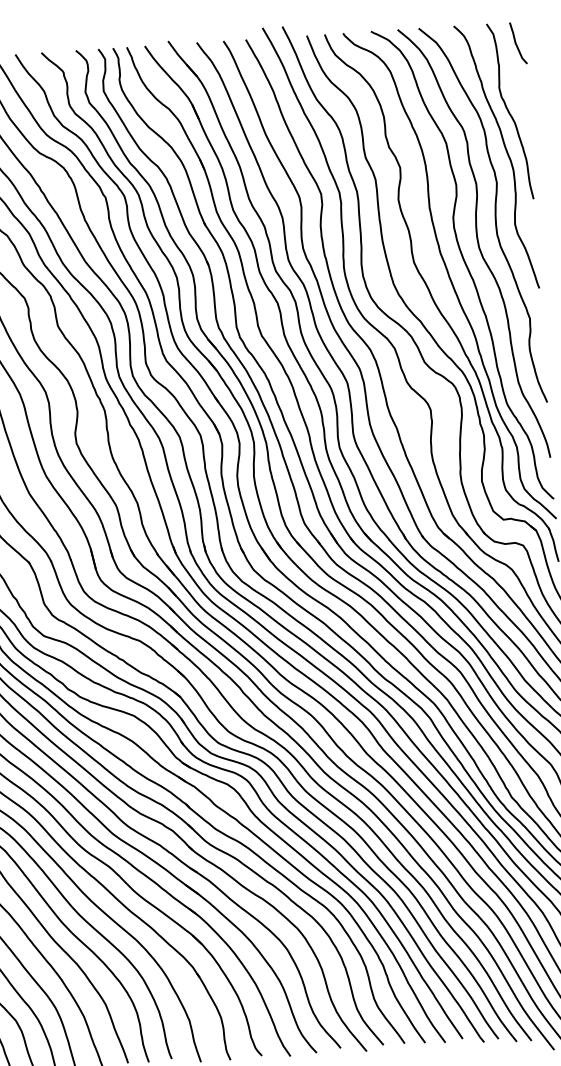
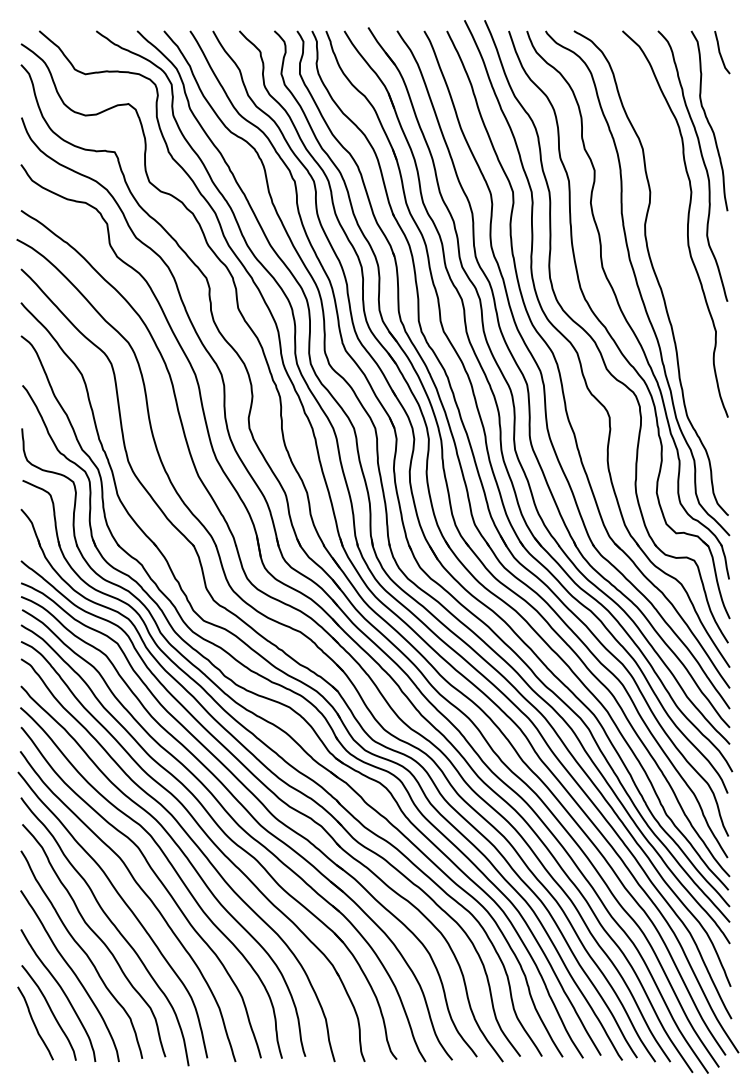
curve: (477, 242) -> (667, 251), removed

